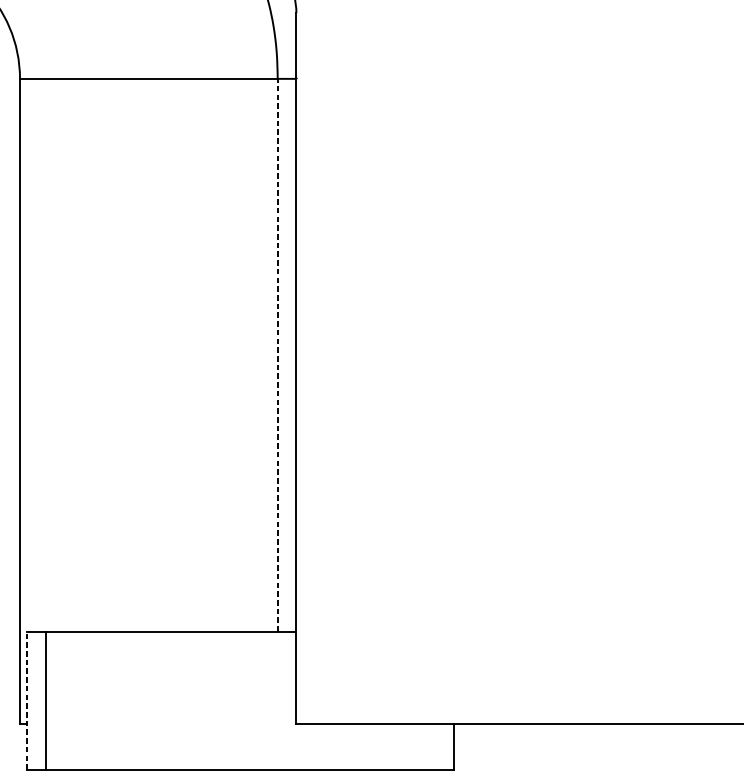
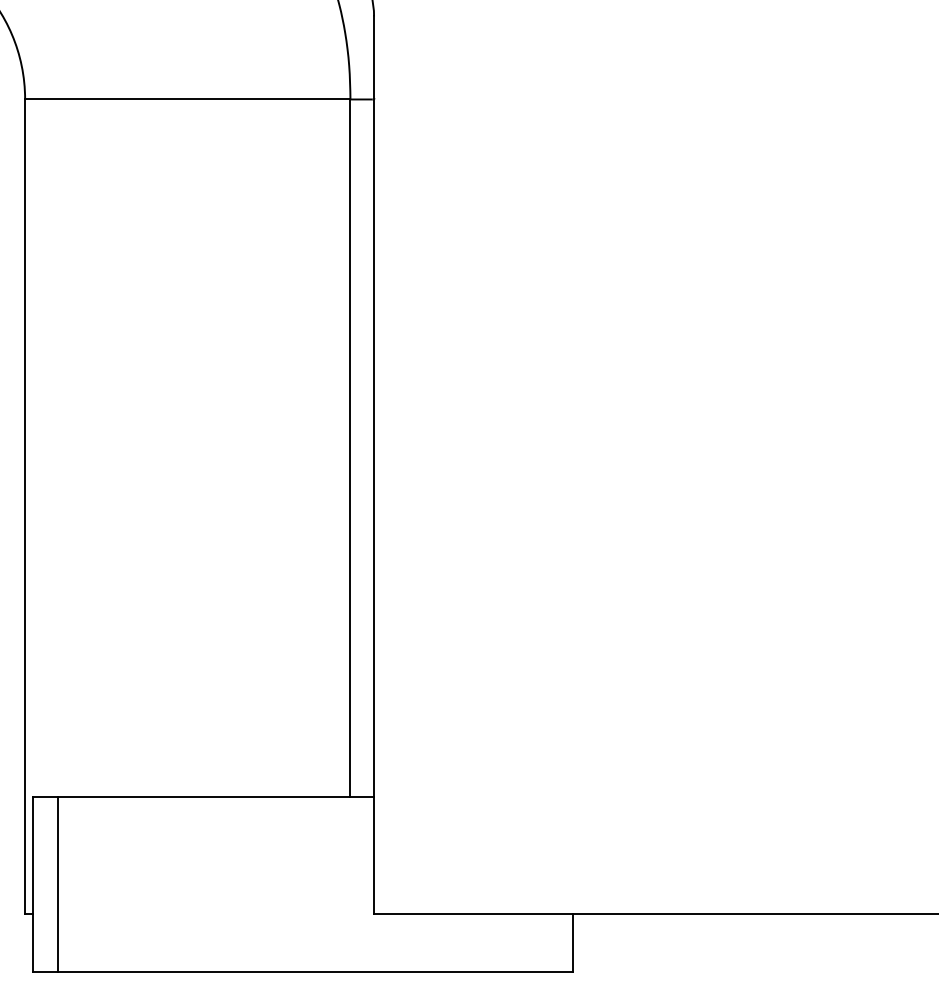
line: (277, 355) -> (350, 448), dashed -> solid
line: (26, 700) -> (33, 884), dashed -> solid

